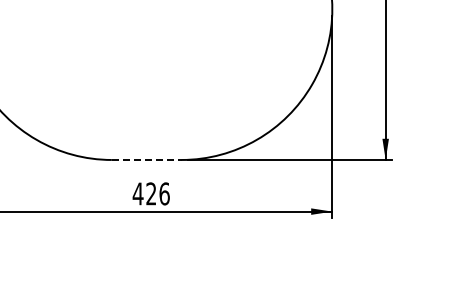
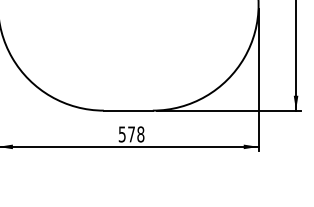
line: (146, 159) -> (128, 110), dashed -> solid
text: (150, 193) -> (130, 134), 426 -> 578

